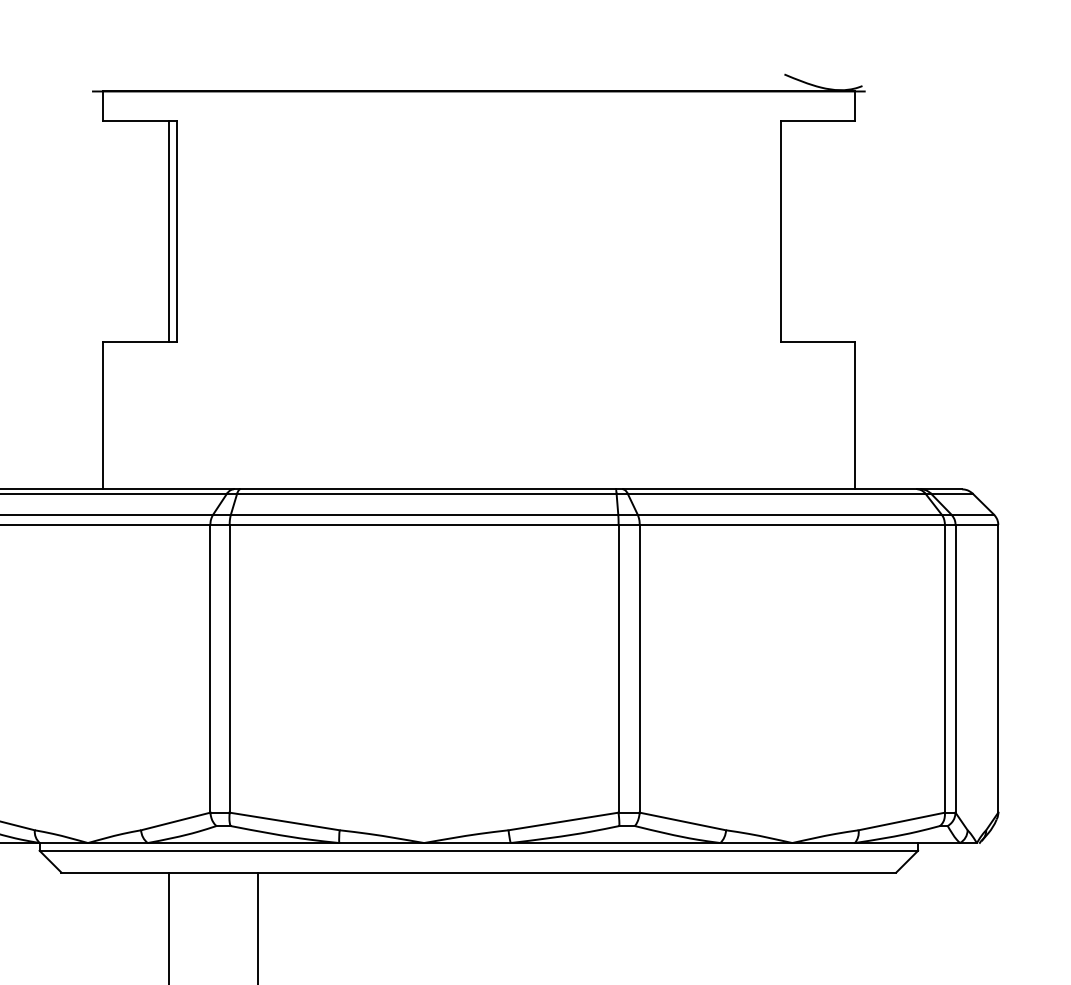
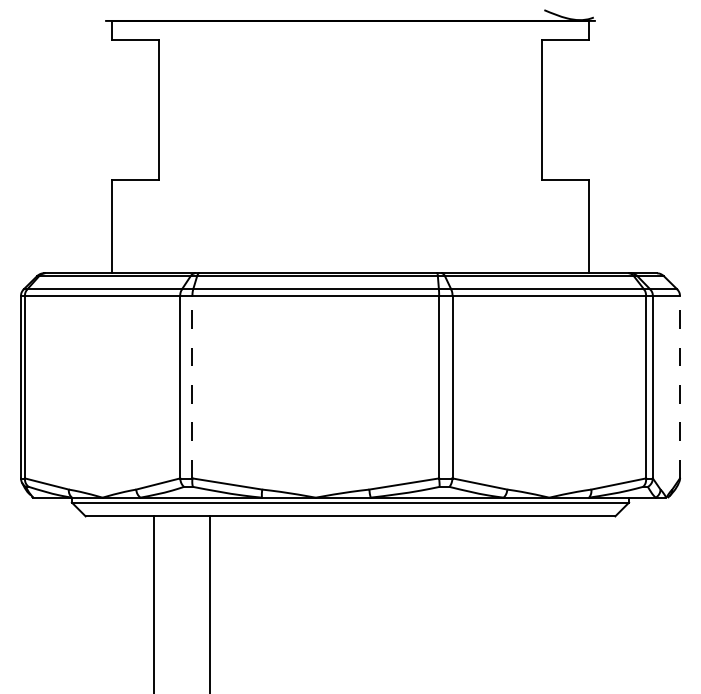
line: (169, 231) -> (154, 109), removed
line: (229, 667) -> (192, 386), solid -> dashed
line: (997, 667) -> (679, 386), solid -> dashed

